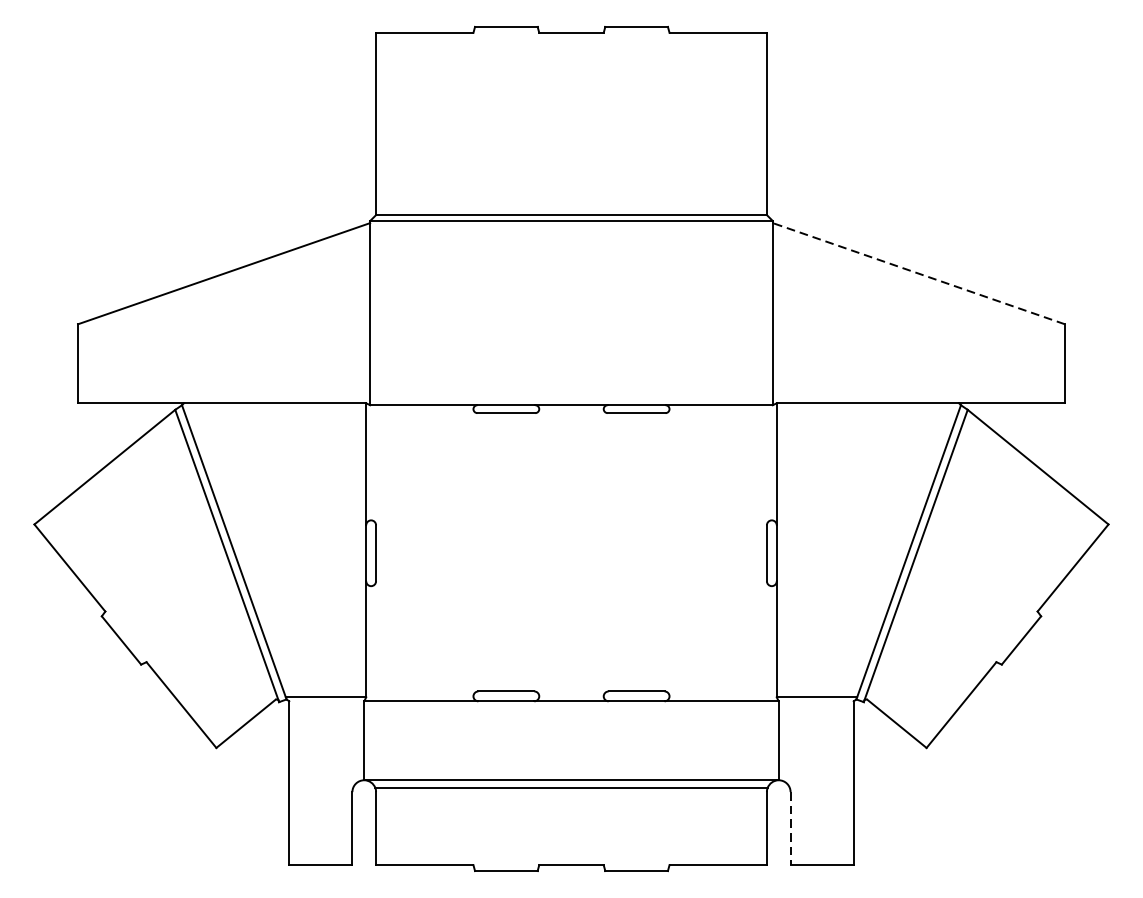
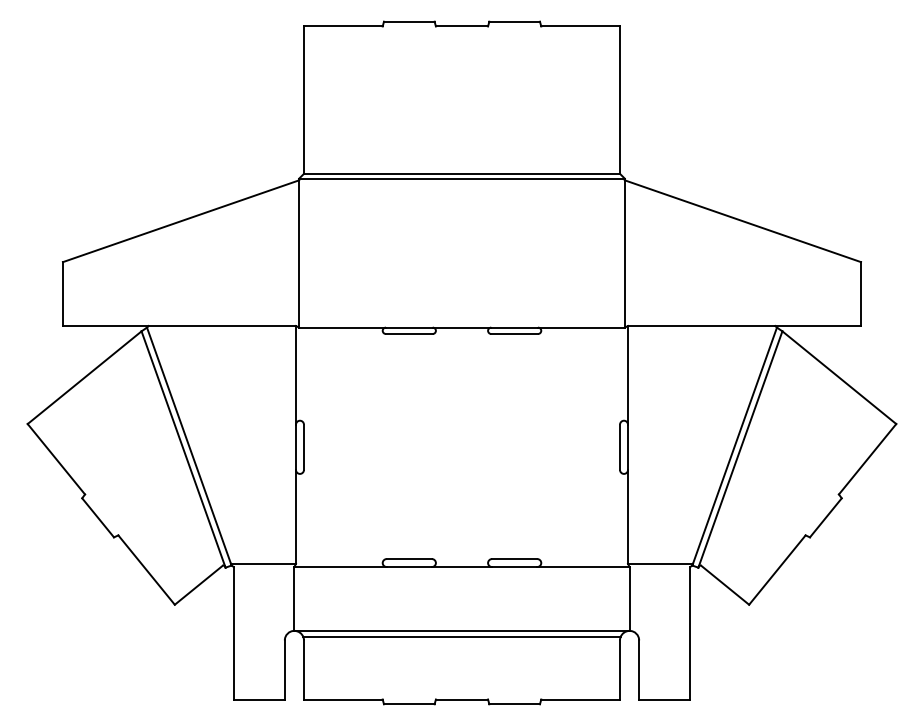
line: (918, 274) -> (742, 221), dashed -> solid
line: (790, 828) -> (639, 669), dashed -> solid

